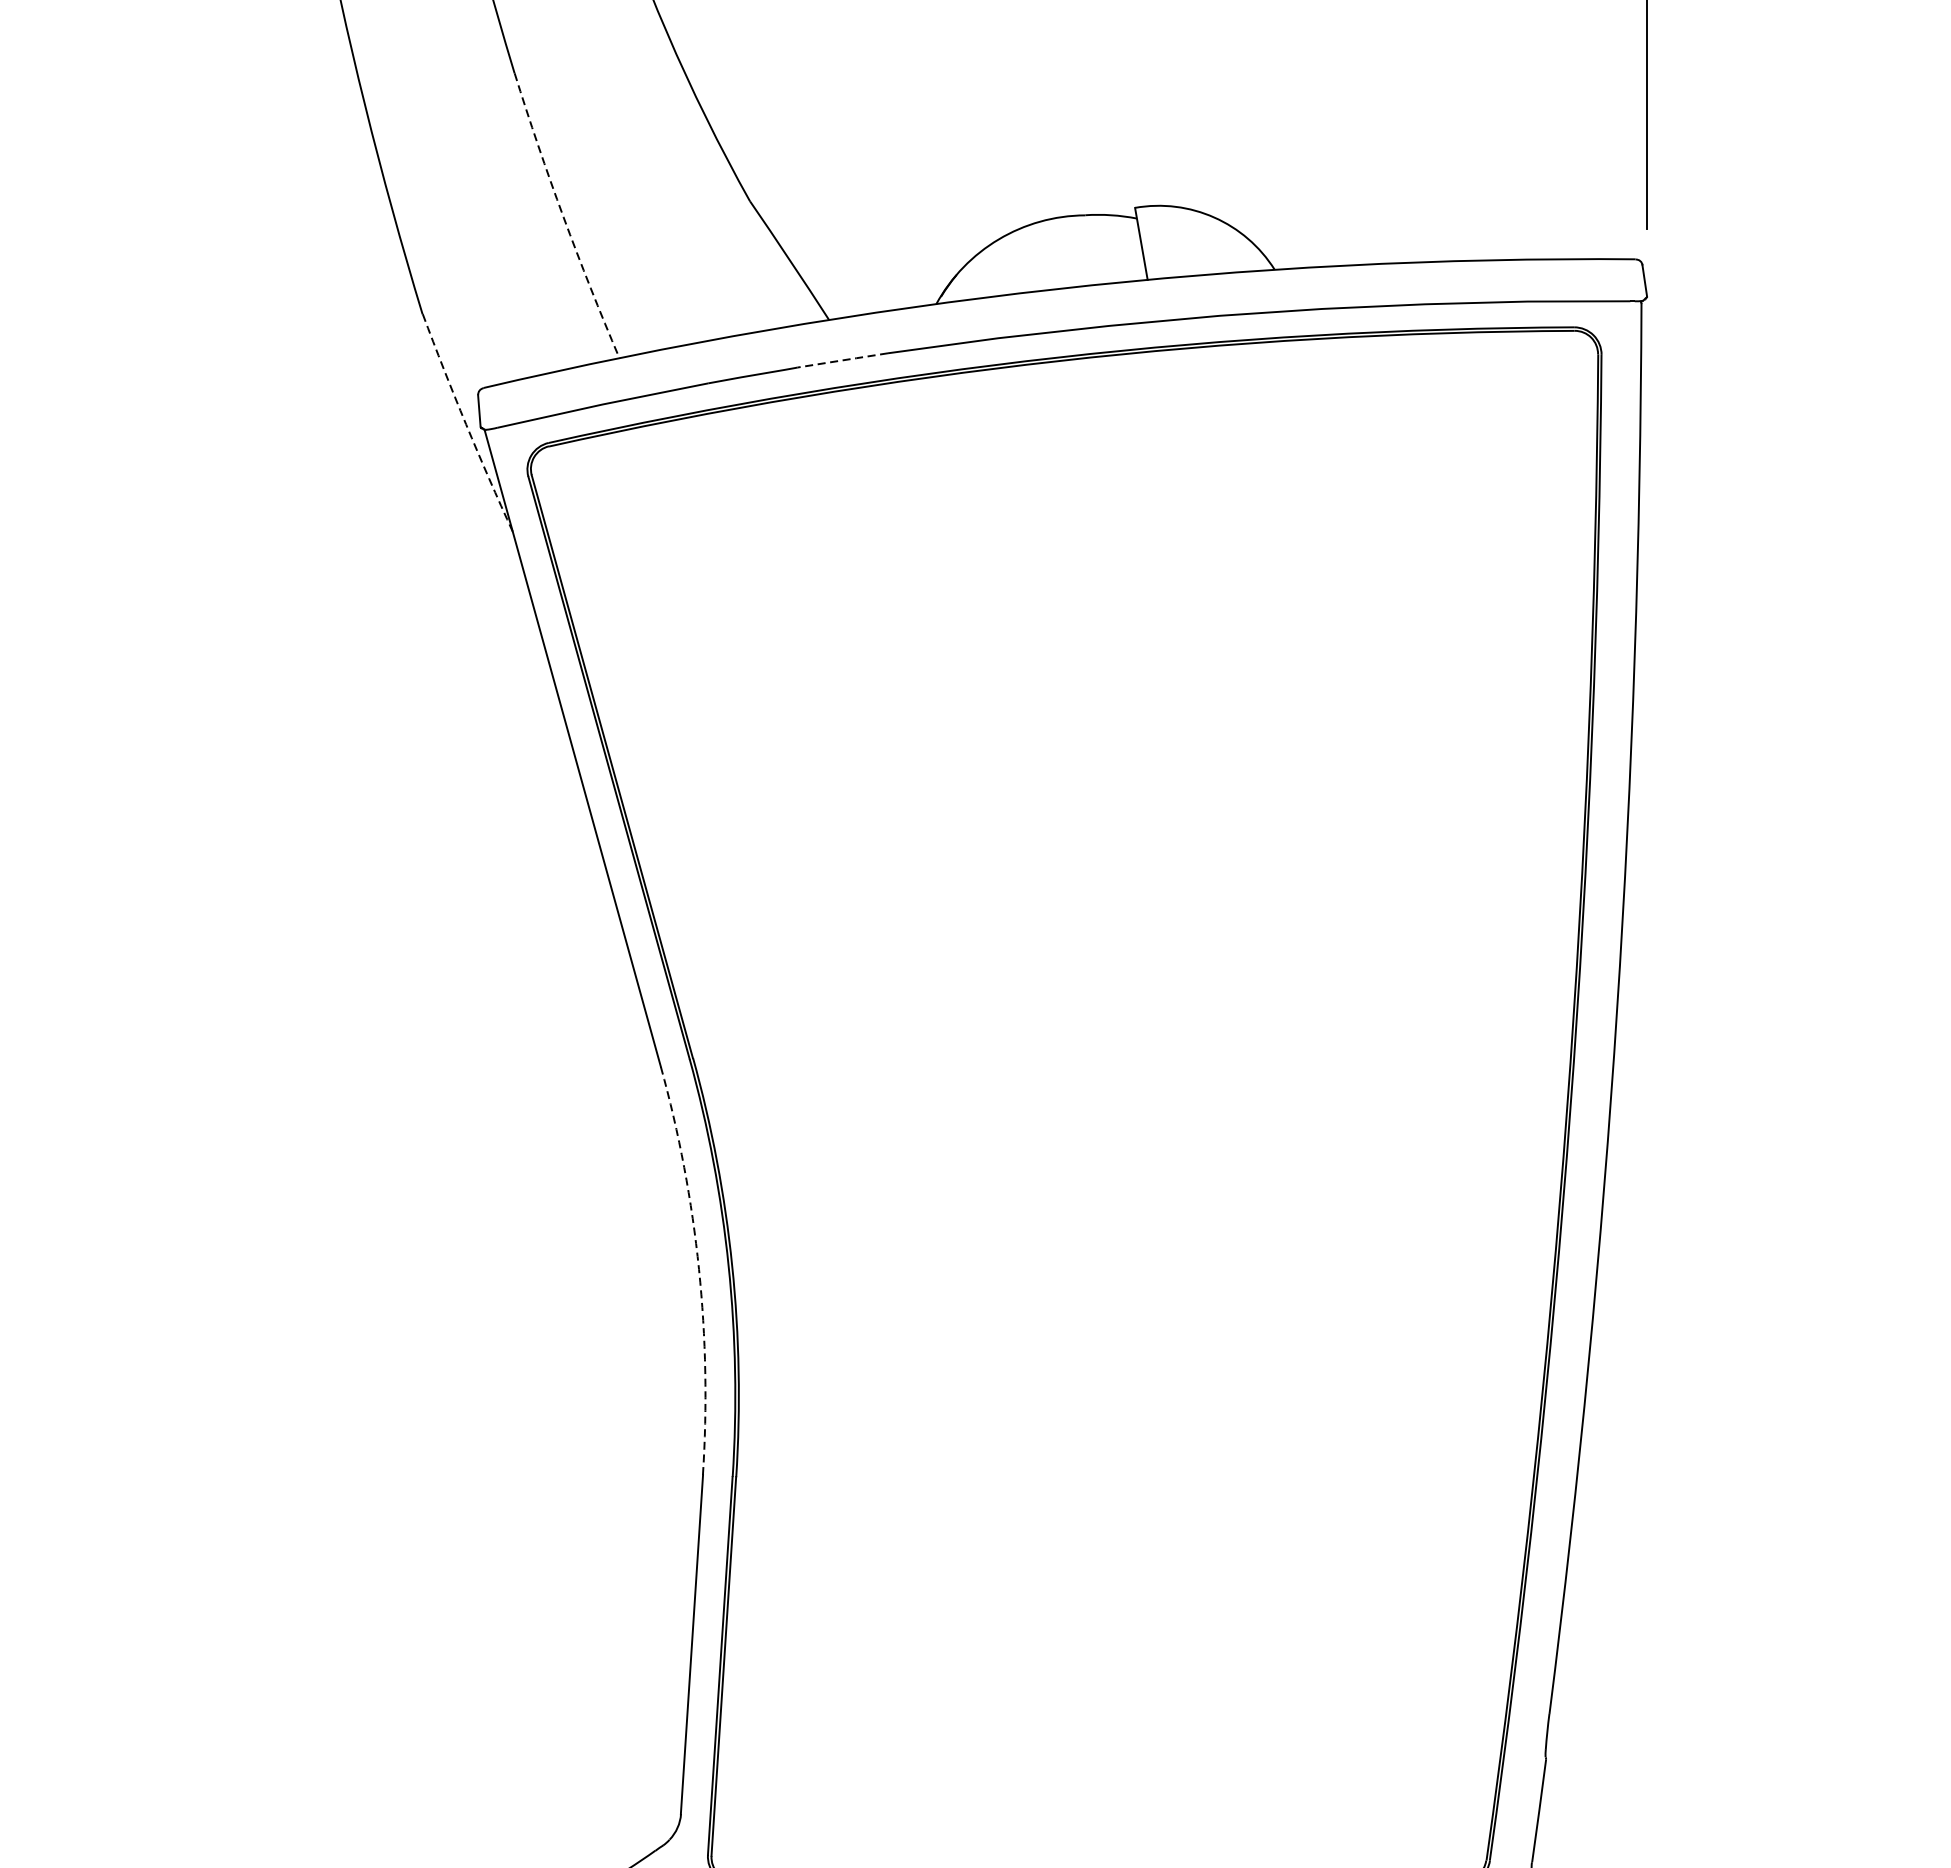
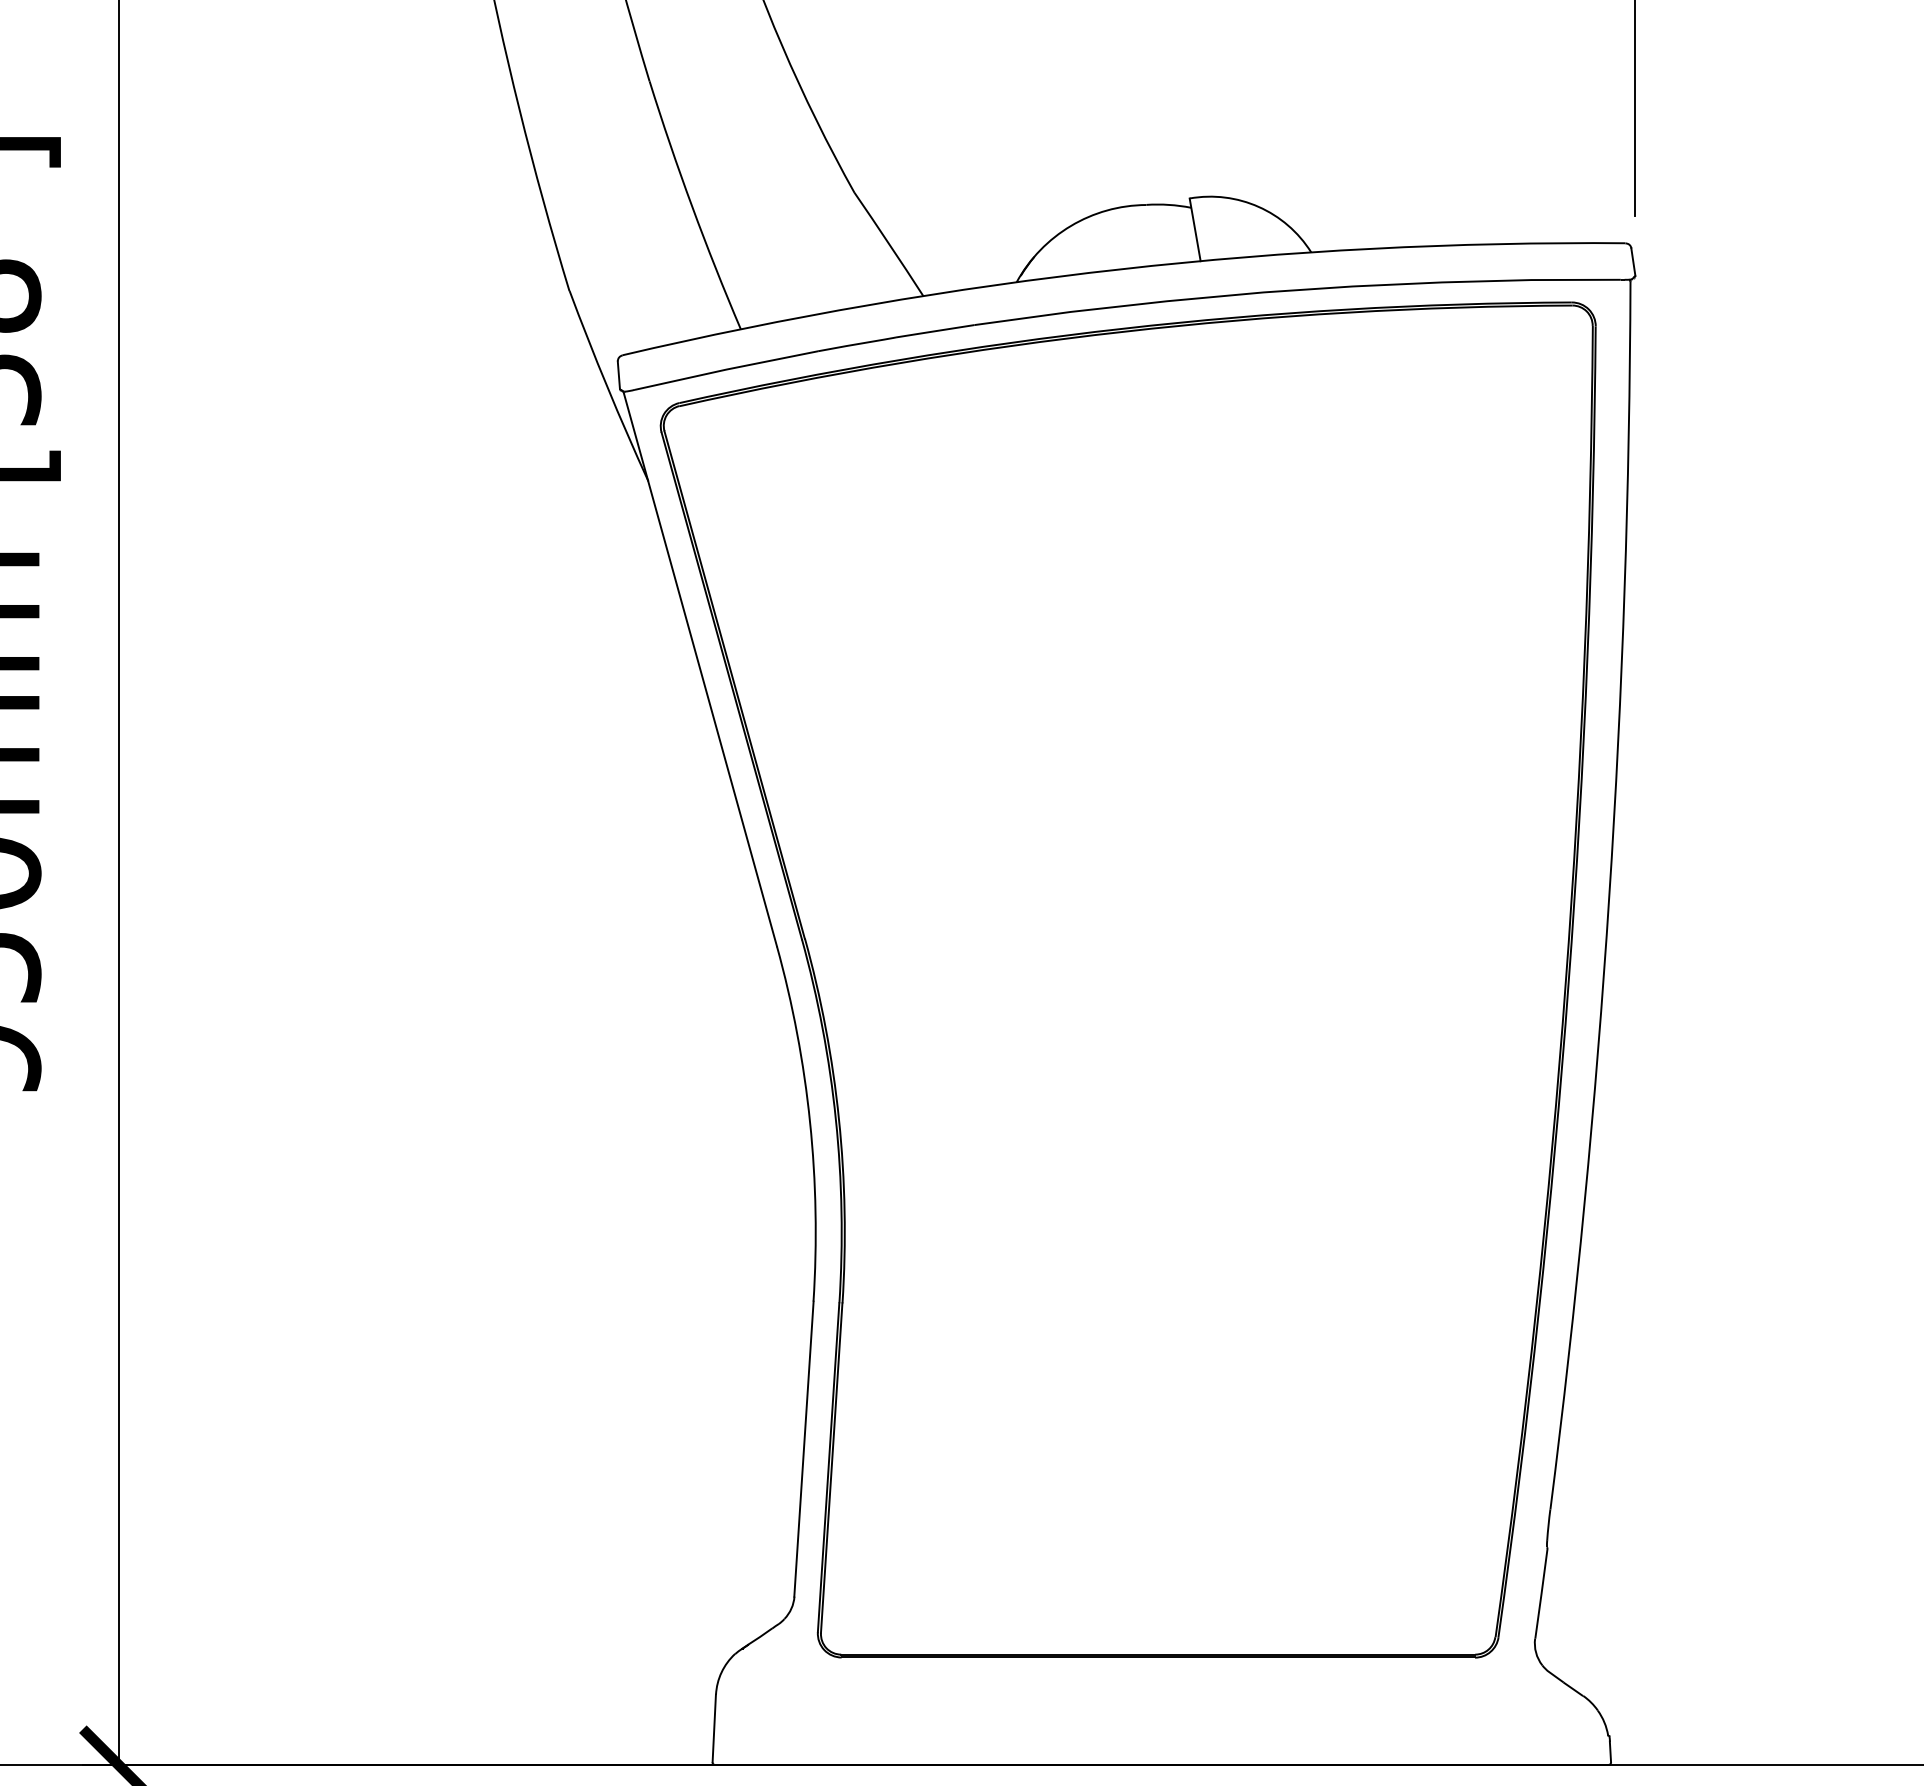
arc: (563, 217) -> (692, 206), dashed -> solid
line: (841, 360) -> (934, 331), dashed -> solid
arc: (466, 423) -> (607, 386), dashed -> solid
arc: (699, 1269) -> (810, 1122), dashed -> solid

